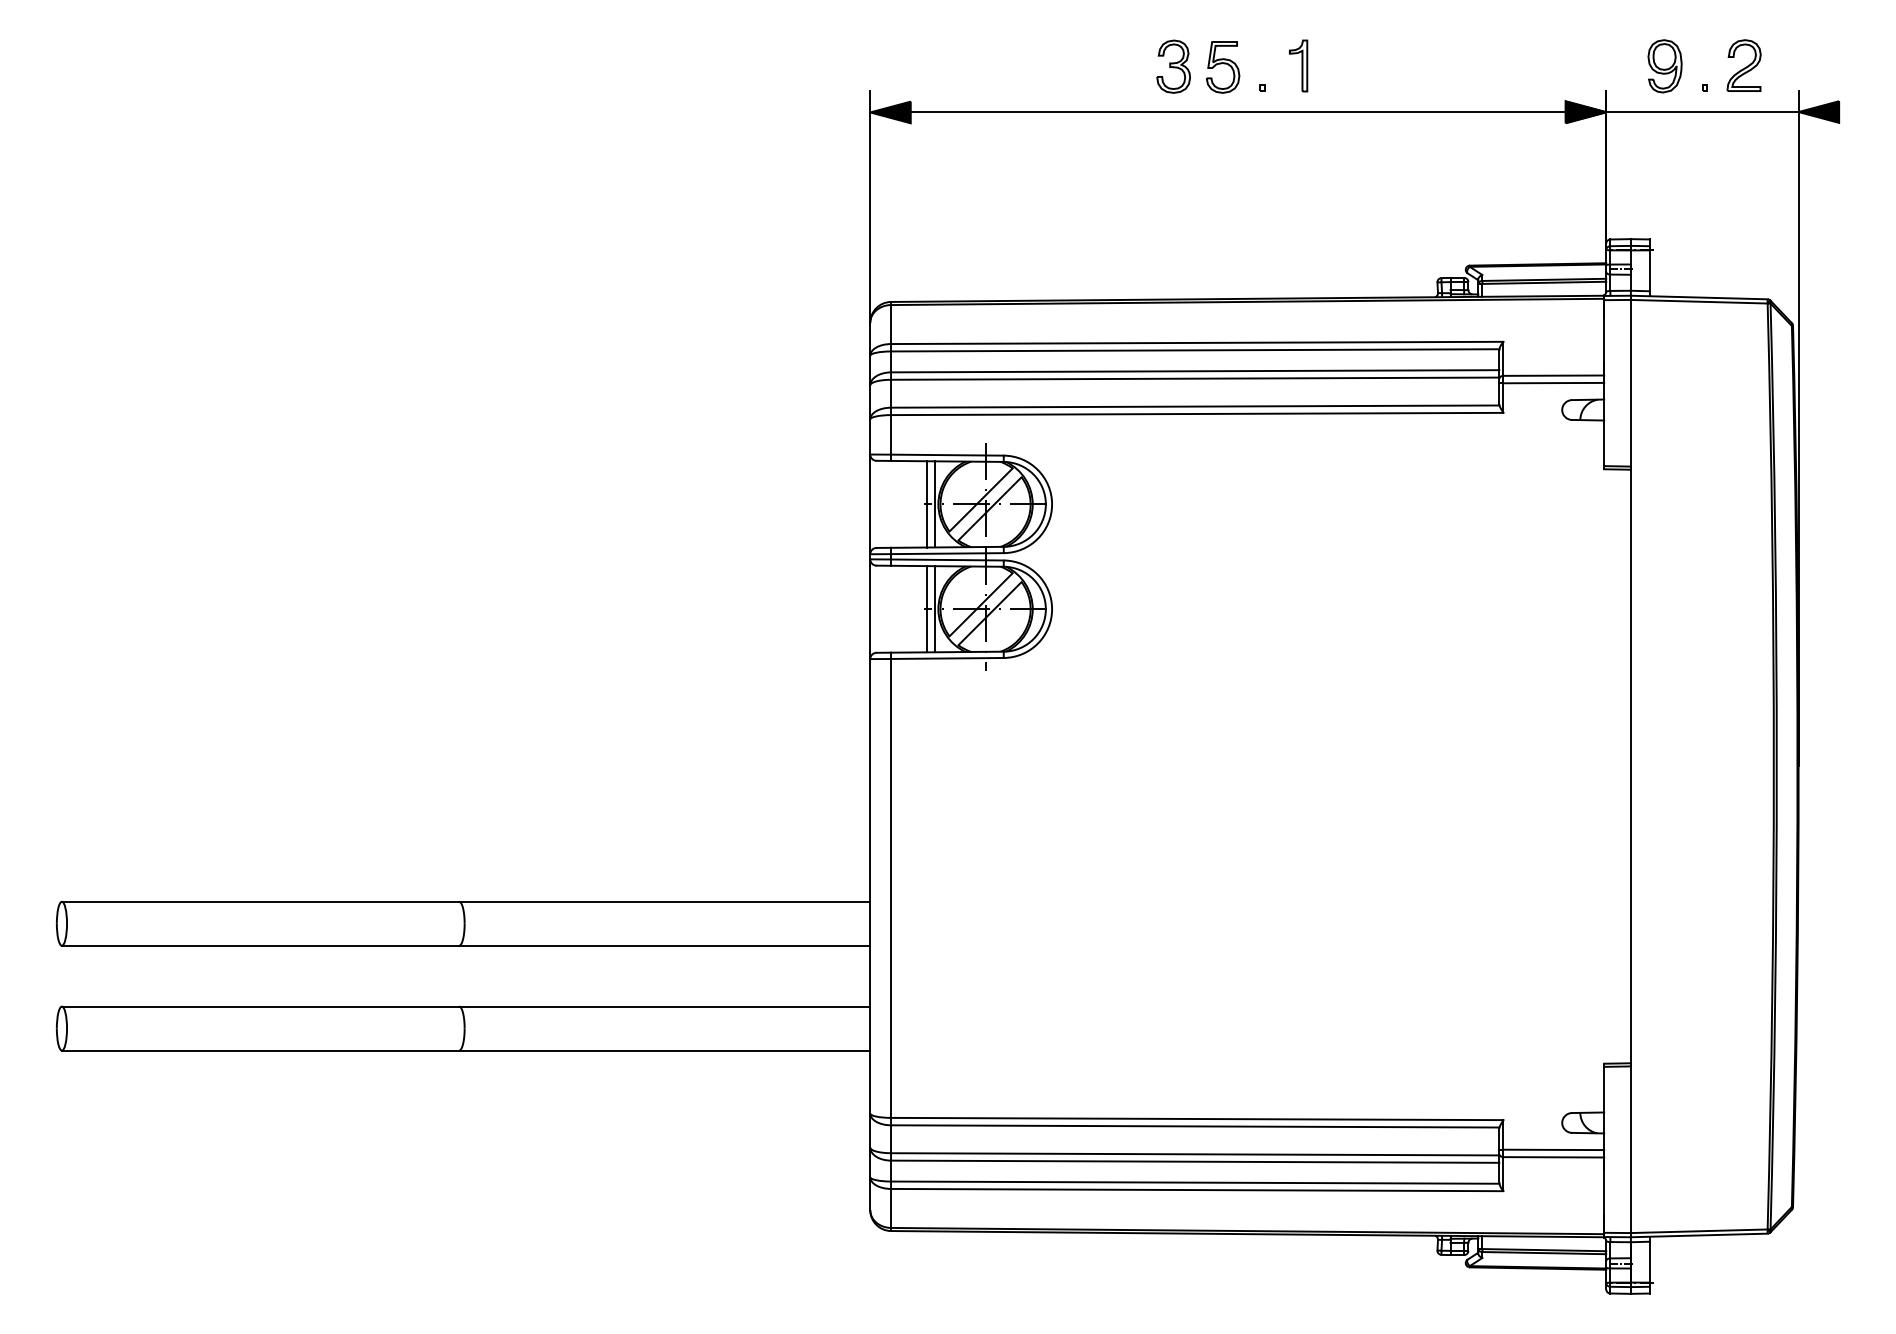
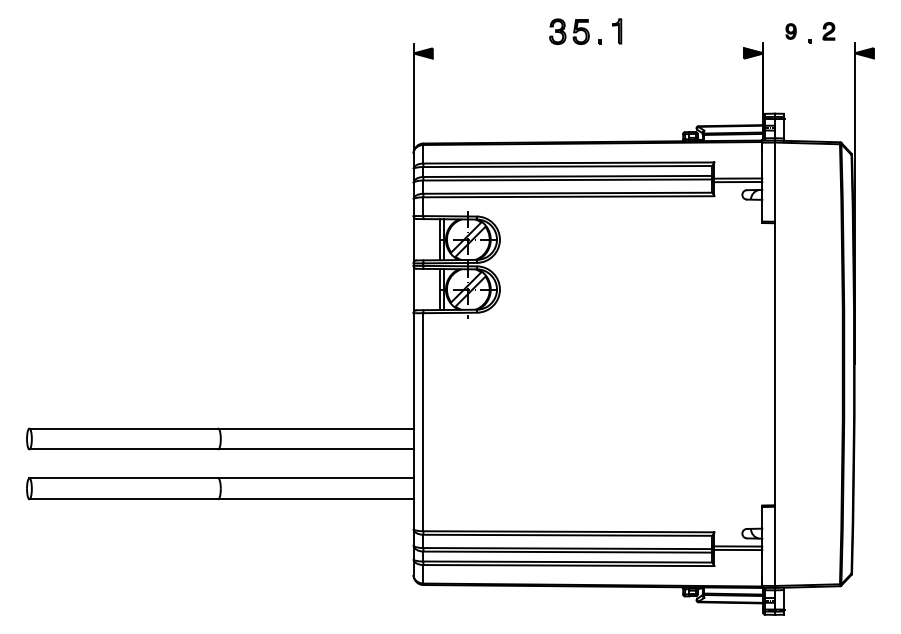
part: (1663, 66) -> (790, 31), size x0.6
part: (1743, 66) -> (828, 31), size x0.7
line: (1238, 112) -> (588, 53), removed
line: (1701, 112) -> (808, 53), removed

